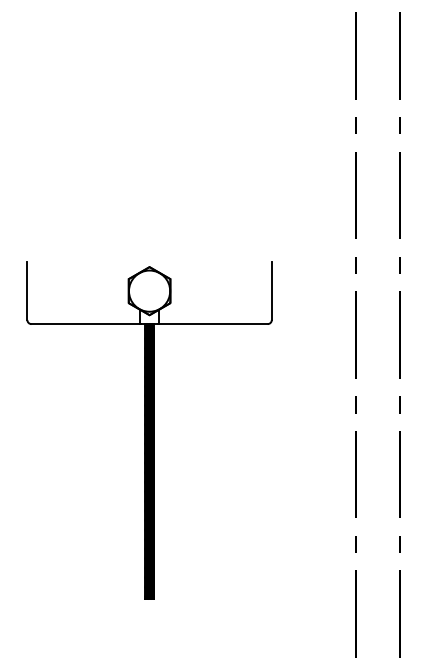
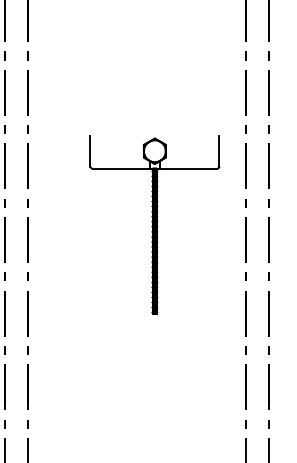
part: (148, 429) -> (154, 224), moved

